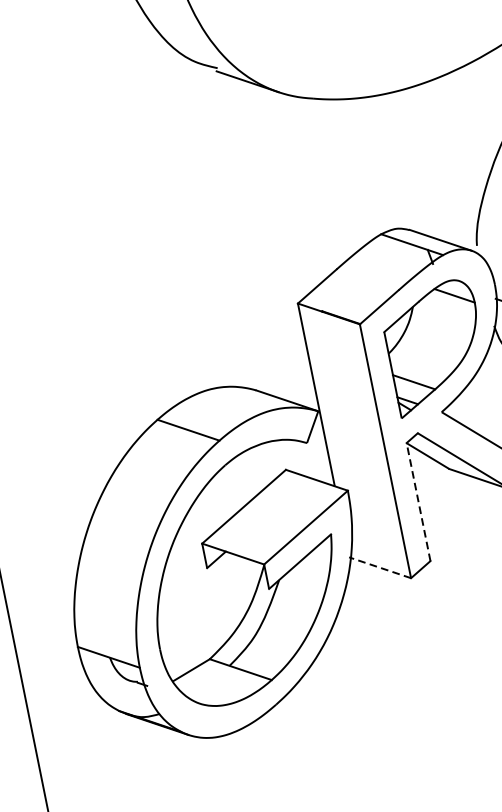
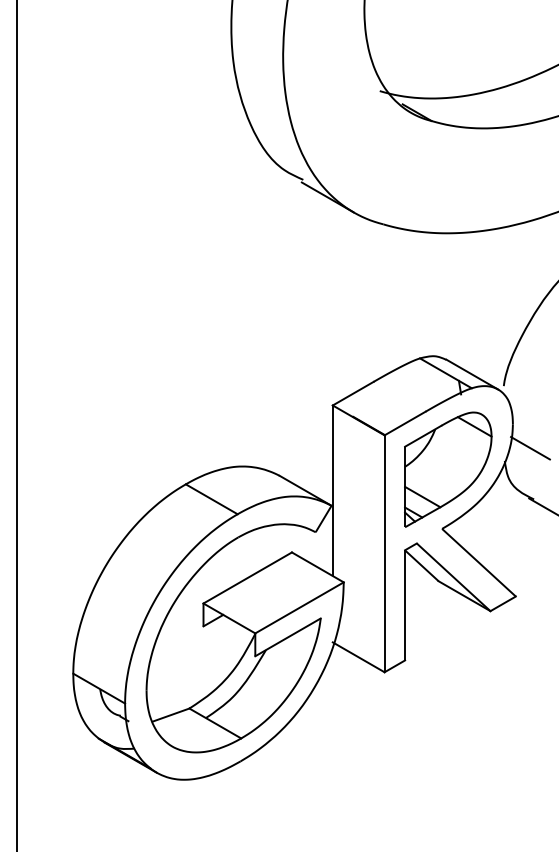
line: (418, 501) -> (405, 604), dashed -> solid
line: (379, 568) -> (358, 657), dashed -> solid

